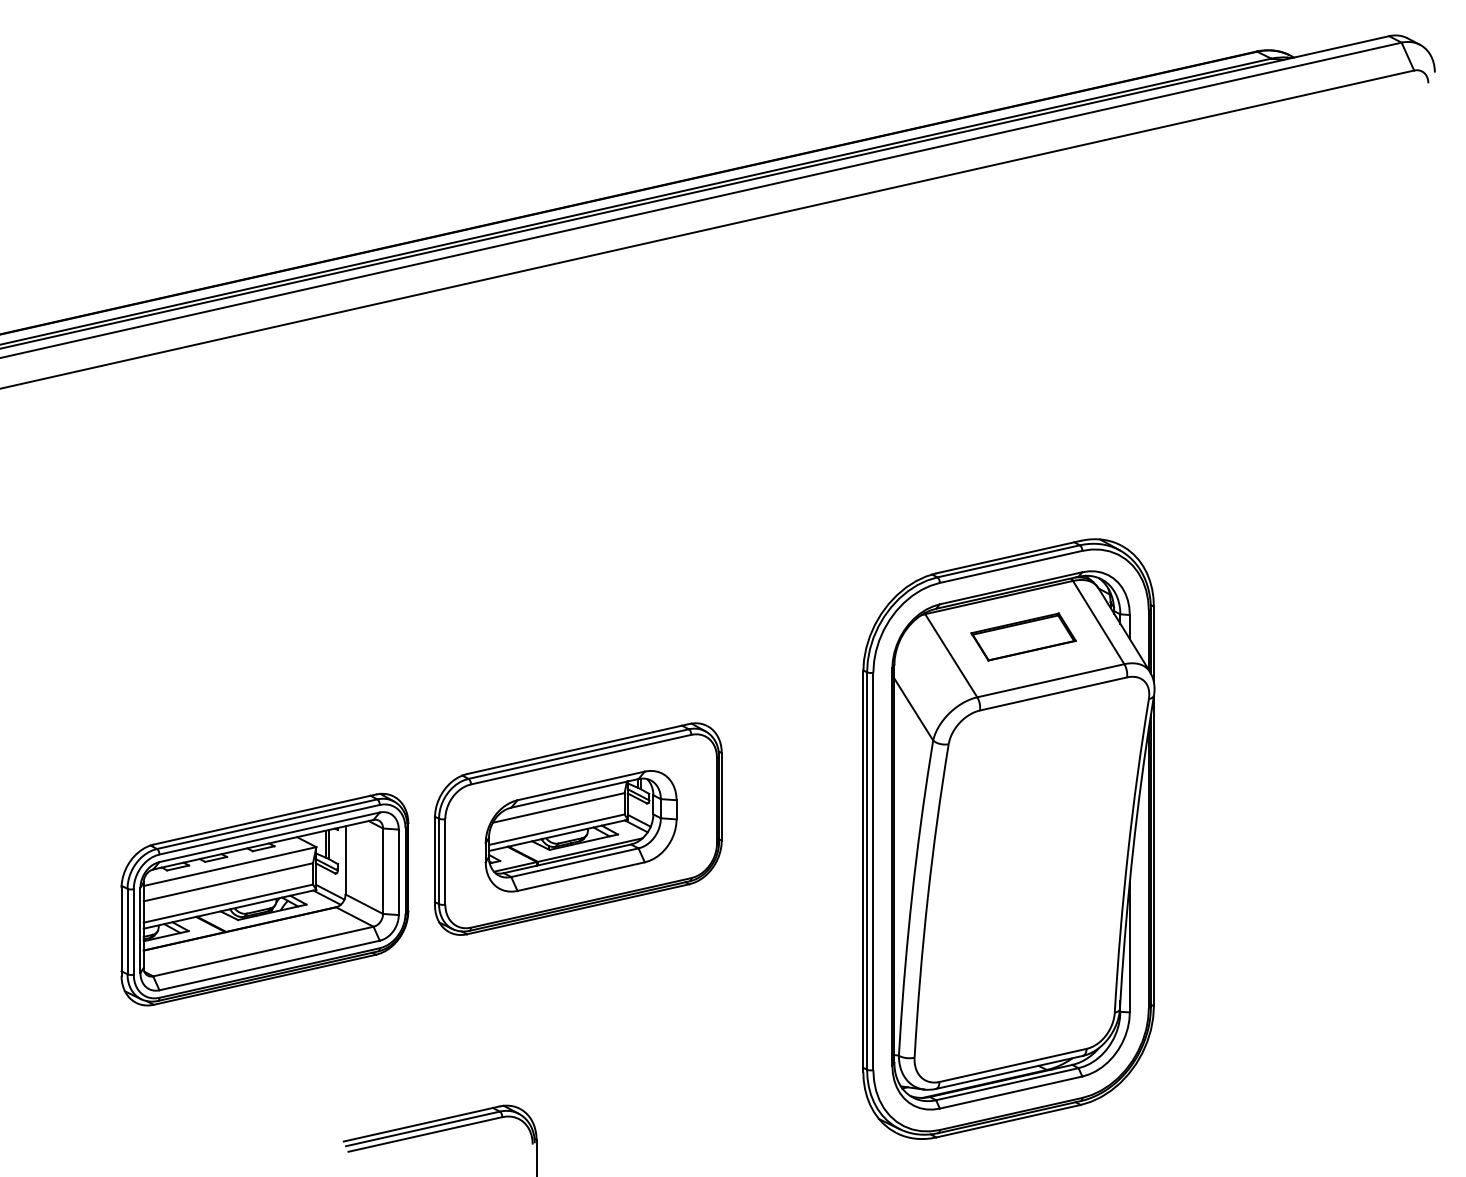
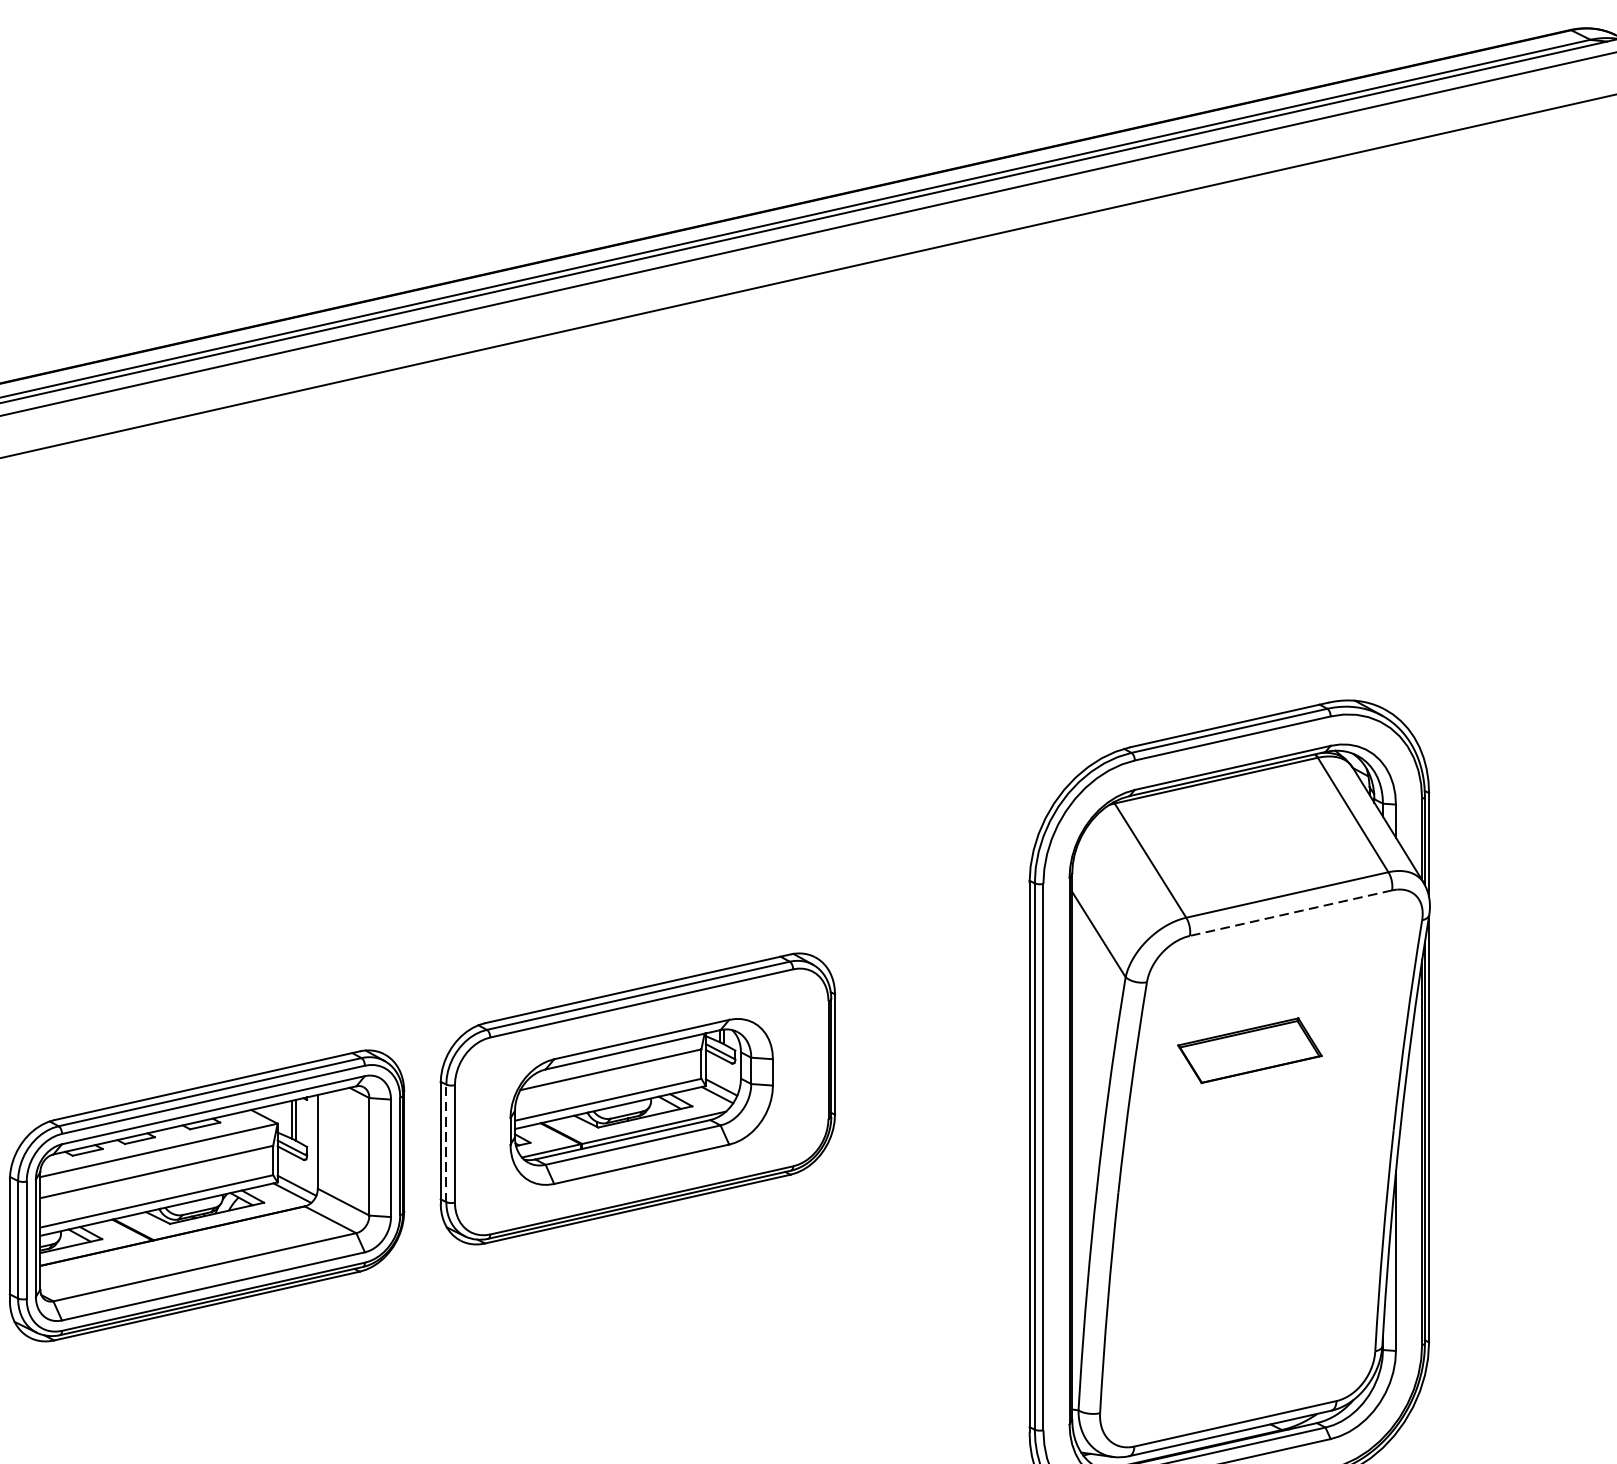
part: (1023, 636) -> (1249, 1049), moved
line: (1053, 694) -> (1291, 913), solid -> dashed
line: (439, 861) -> (446, 1143), solid -> dashed

